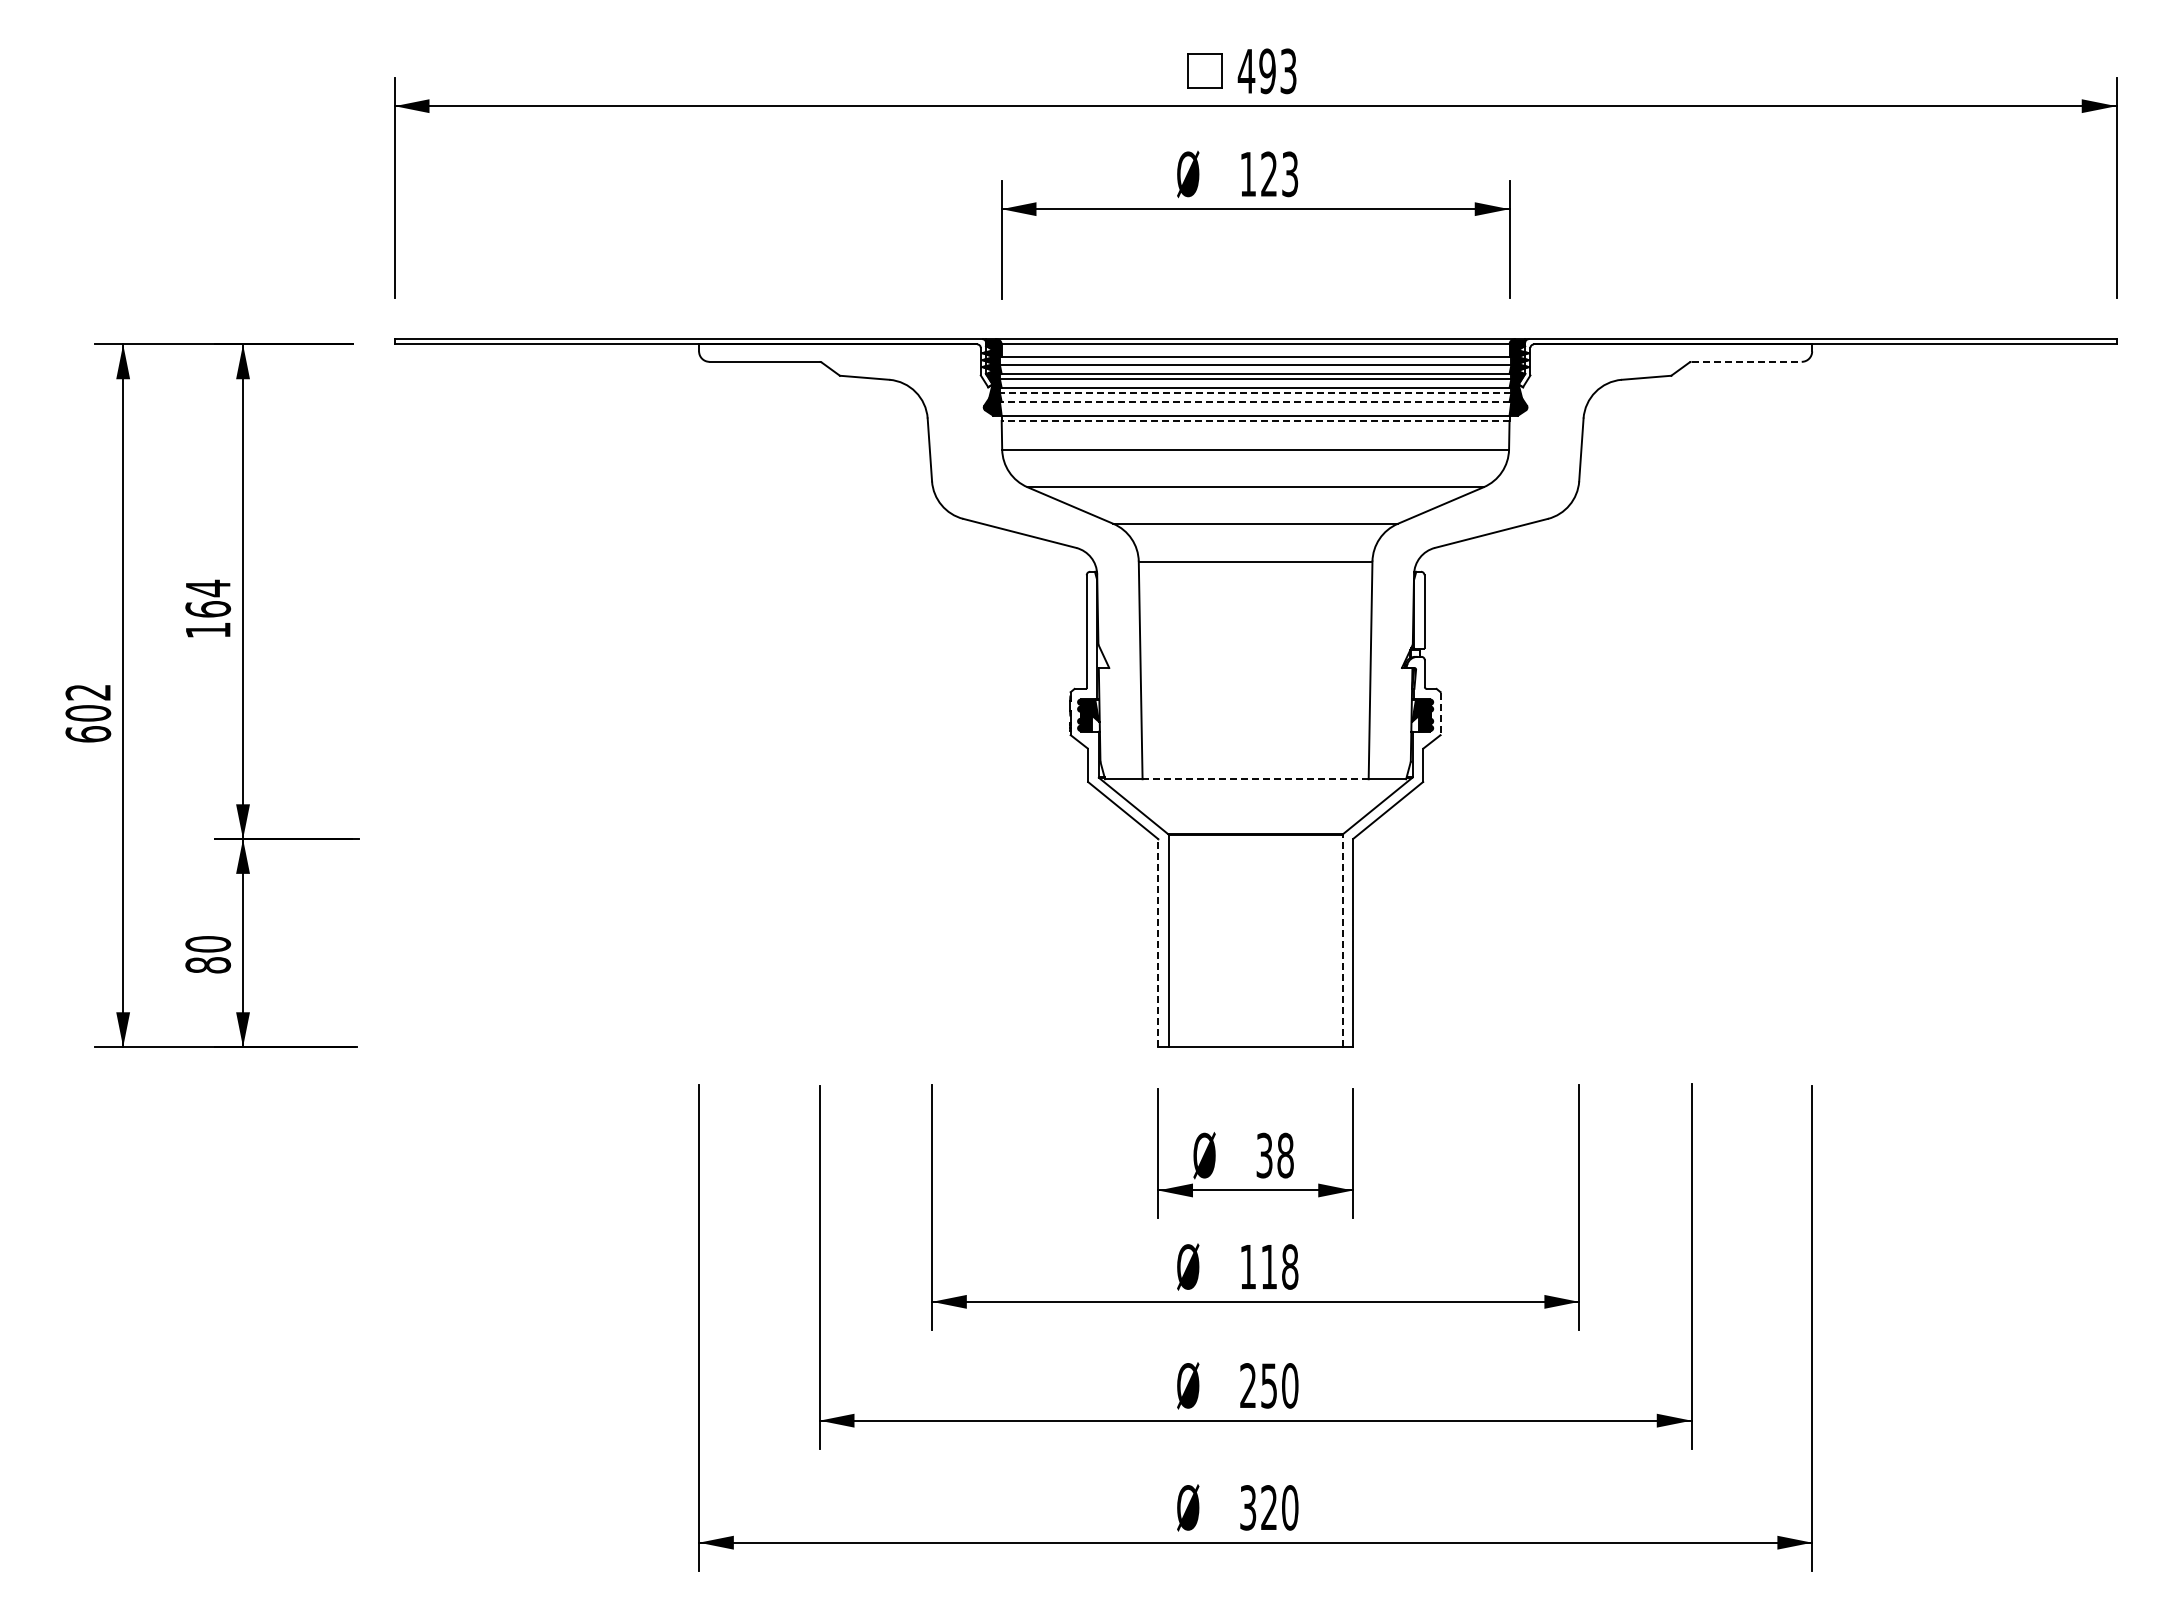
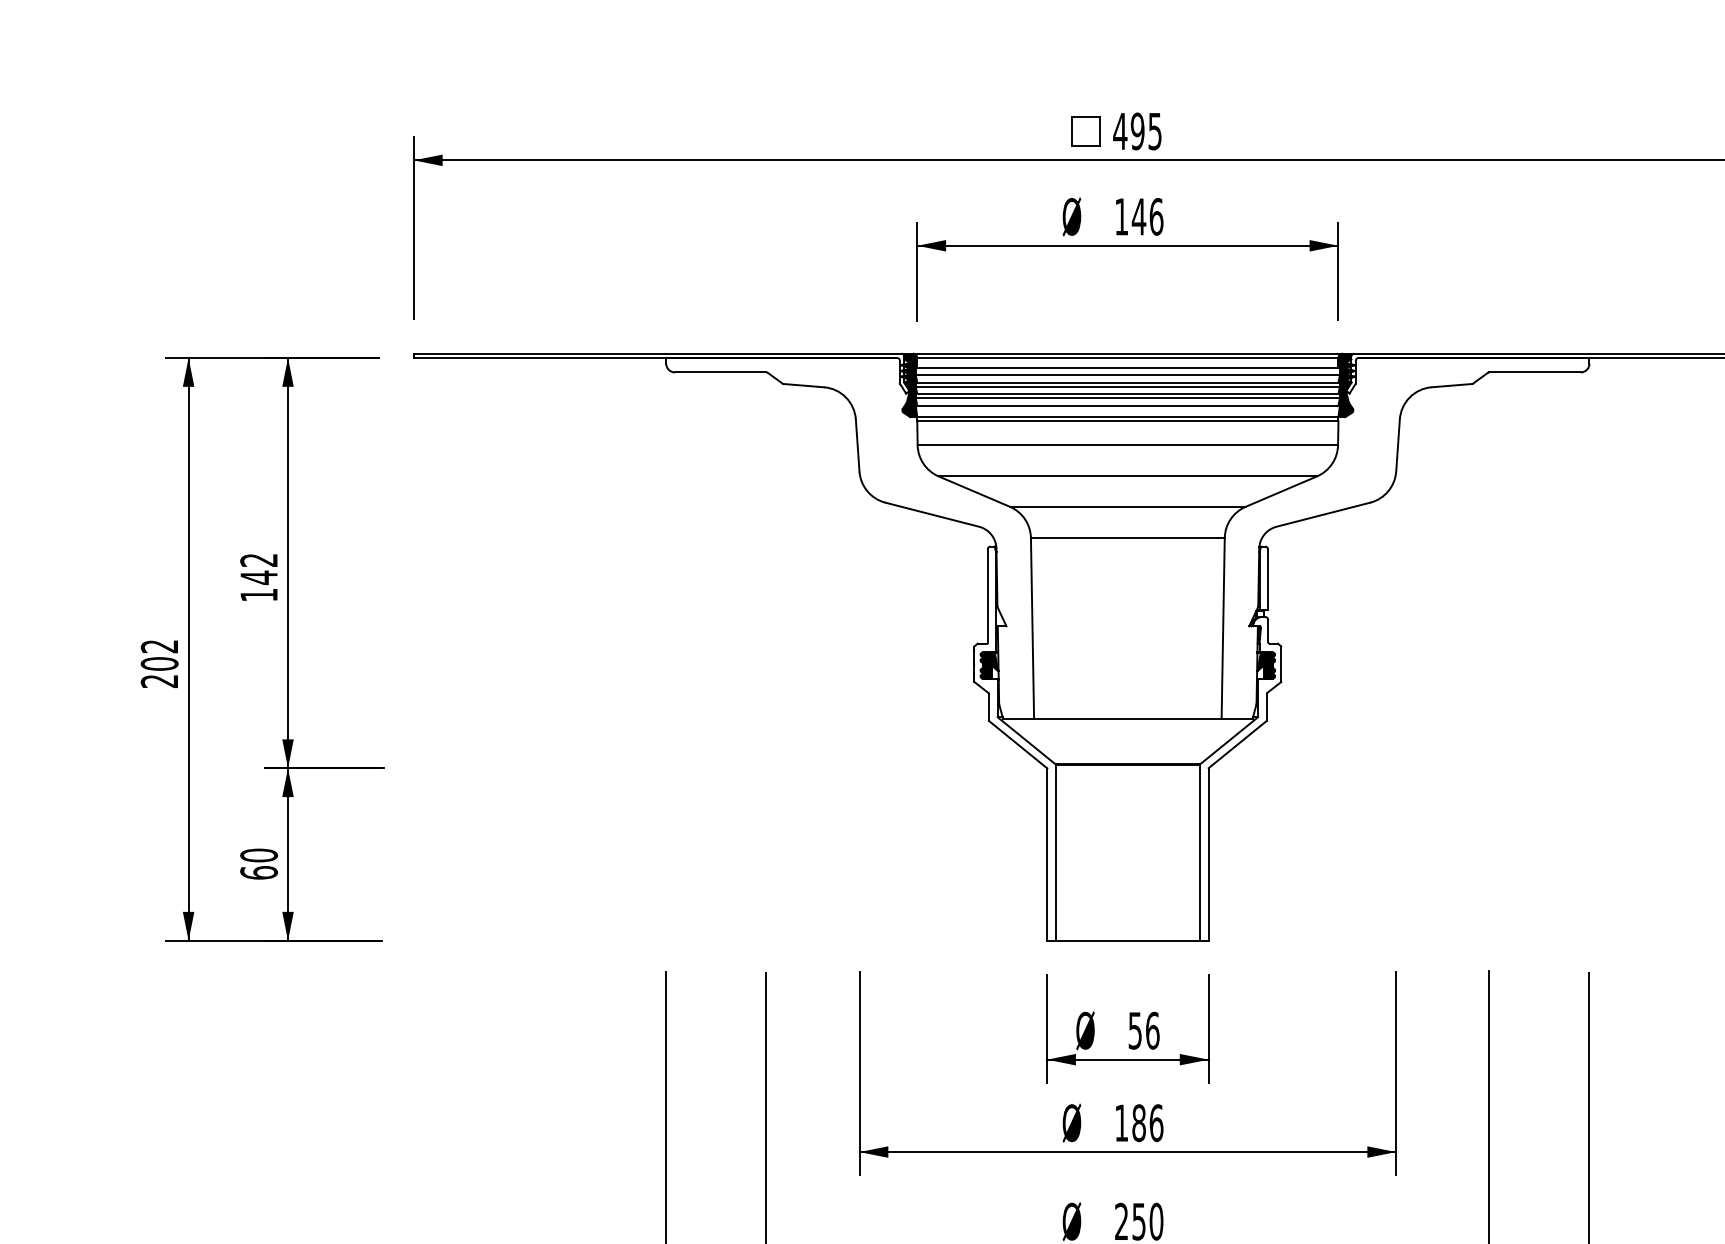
text: (1288, 70) -> (1155, 130), 493 -> 495
text: (1279, 174) -> (1147, 217), 123 -> 146
line: (1747, 361) -> (1535, 372), dashed -> solid
line: (1255, 393) -> (1127, 398), dashed -> solid
line: (1255, 401) -> (1127, 405), dashed -> solid
line: (1255, 420) -> (1127, 421), dashed -> solid
text: (208, 598) -> (259, 568), 164 -> 142
line: (1440, 714) -> (1281, 664), dashed -> solid
text: (88, 734) -> (159, 681), 602 -> 202
line: (1255, 779) -> (1127, 718), dashed -> solid
line: (1342, 940) -> (1199, 852), dashed -> solid
line: (1158, 943) -> (1047, 854), dashed -> solid
text: (207, 964) -> (258, 872), 80 -> 60
text: (1275, 1155) -> (1144, 1030), 38 -> 56
text: (1279, 1266) -> (1147, 1122), 118 -> 186

